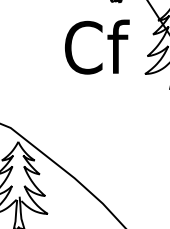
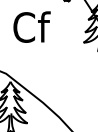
text: (96, 45) -> (31, 26), moved

